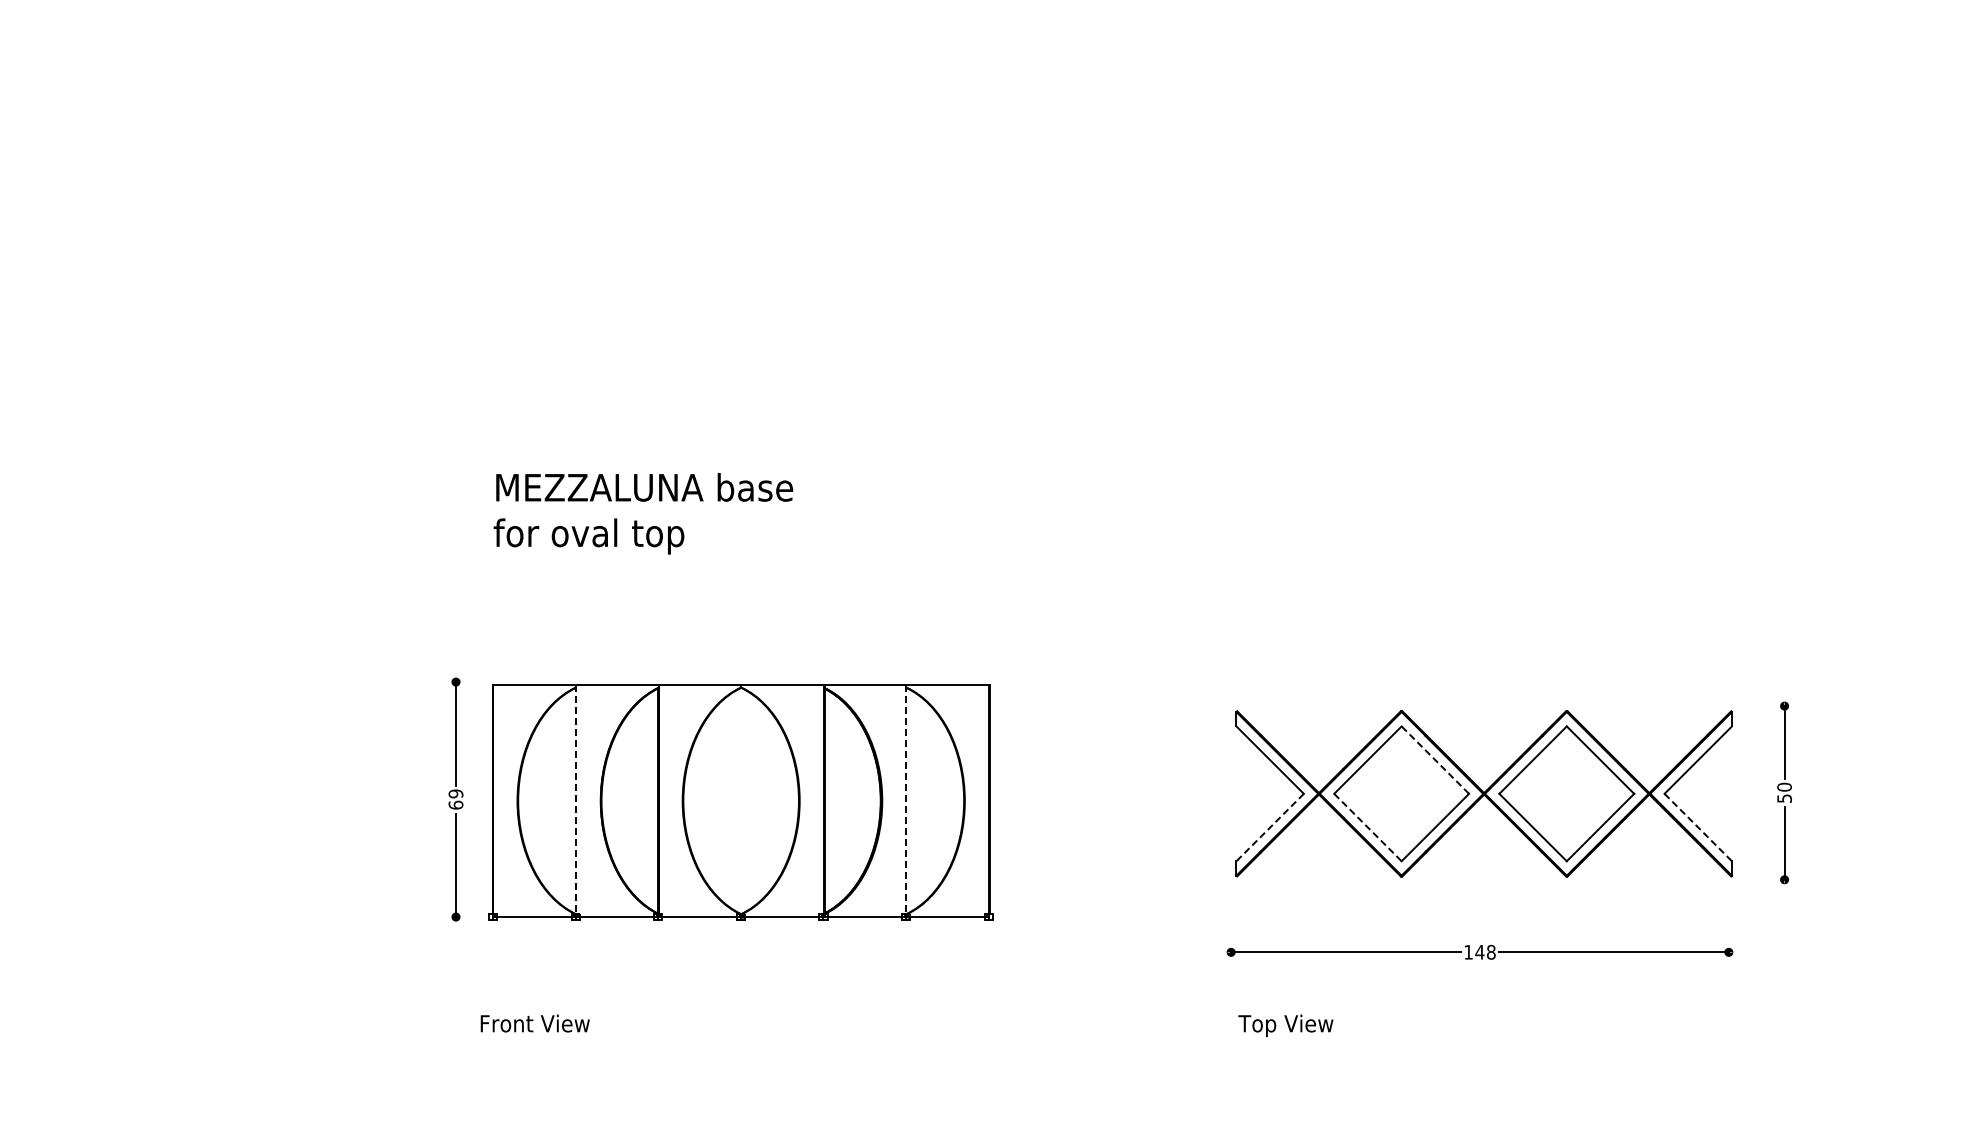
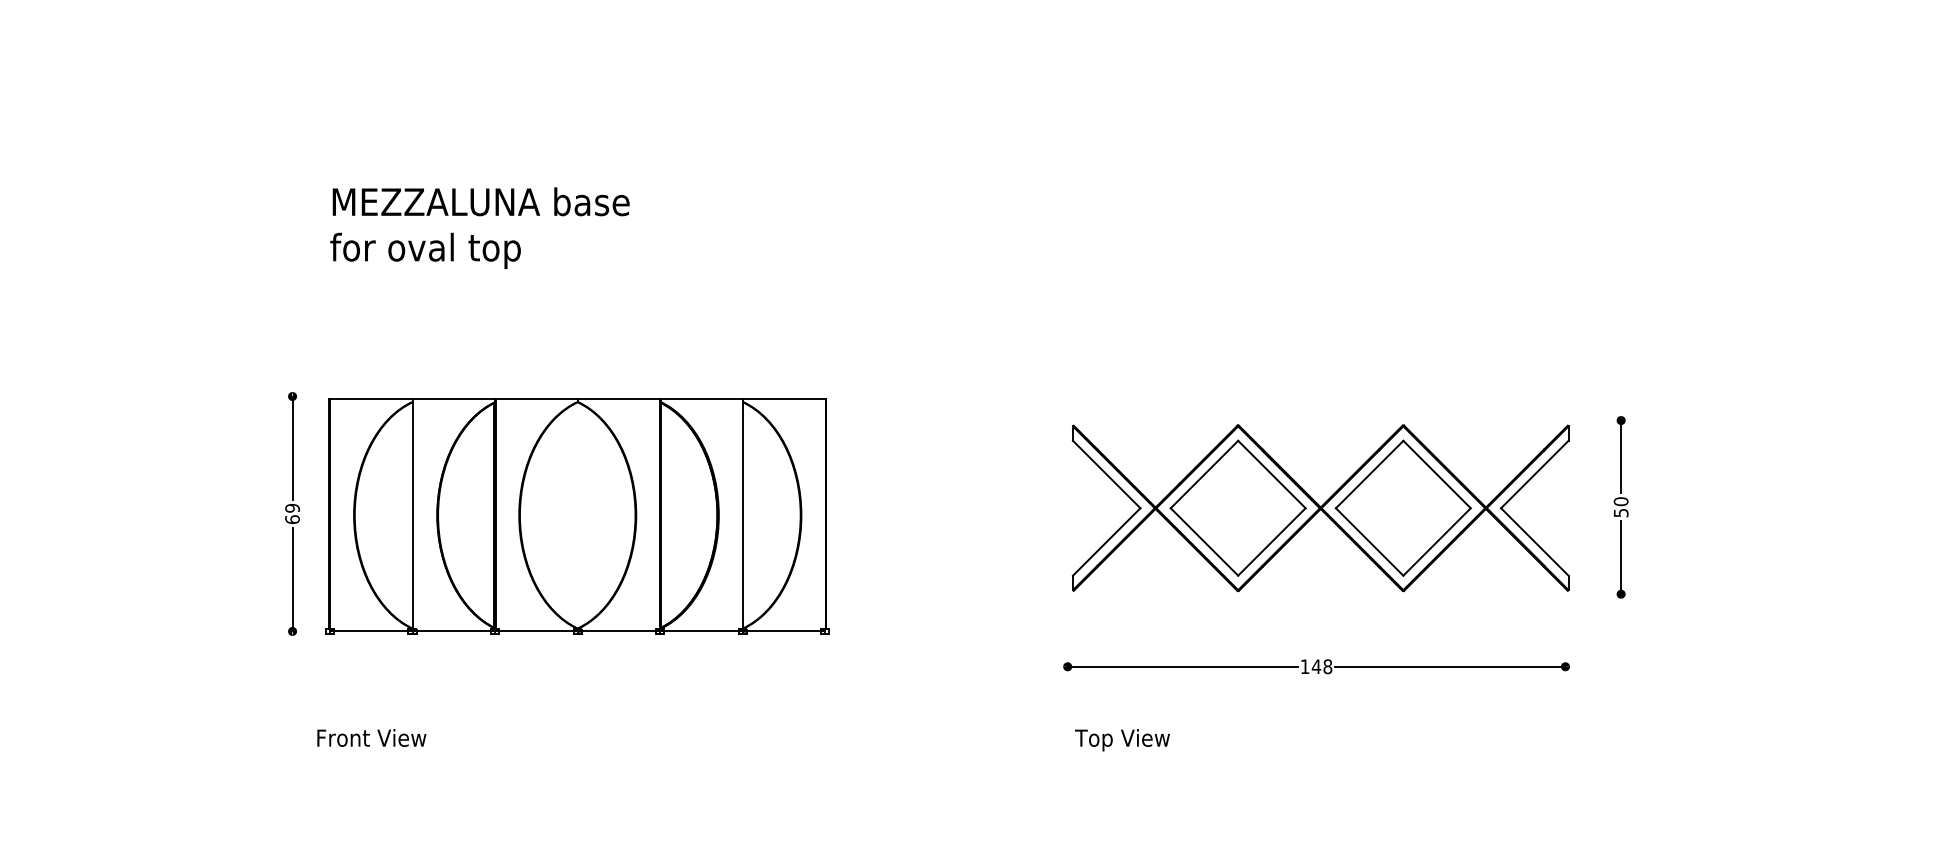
line: (1435, 760) -> (1272, 474), dashed -> solid
line: (576, 799) -> (413, 513), dashed -> solid
line: (906, 799) -> (743, 513), dashed -> solid
line: (1270, 827) -> (1107, 541), dashed -> solid
line: (1367, 827) -> (1204, 541), dashed -> solid
line: (1698, 827) -> (1535, 541), dashed -> solid

